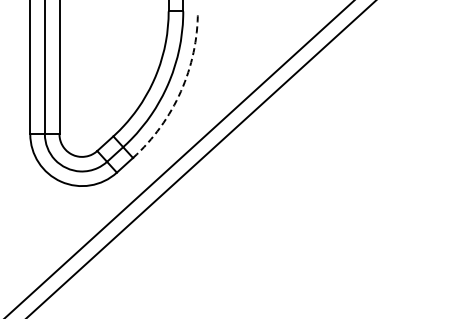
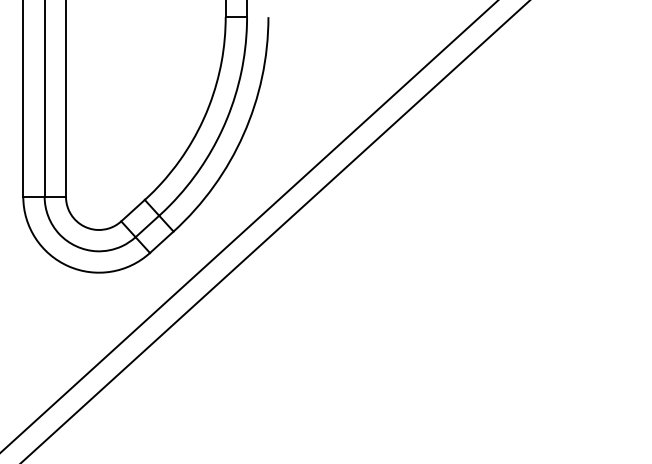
arc: (180, 91) -> (243, 134), dashed -> solid

